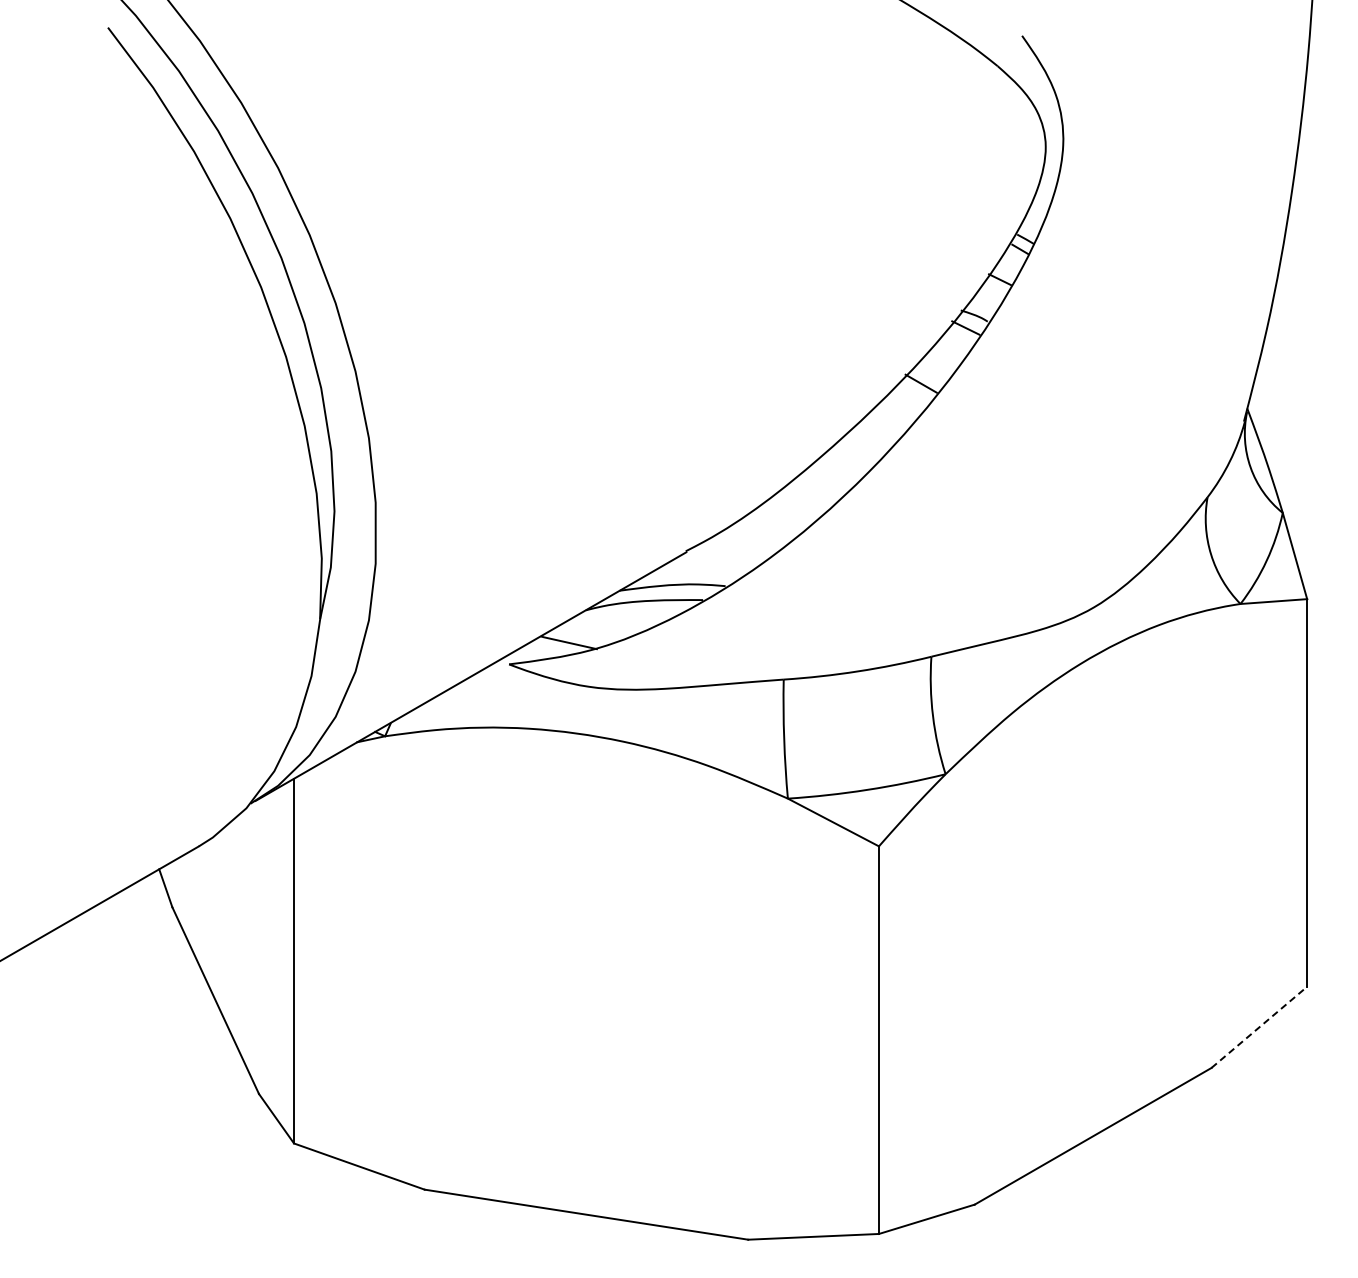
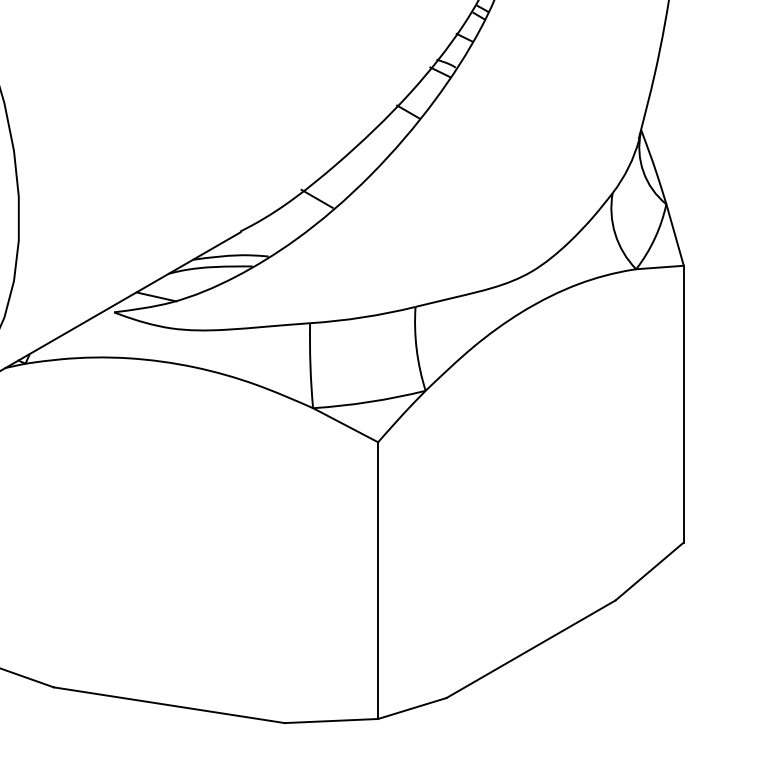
line: (793, 505) -> (317, 198), added
line: (1259, 1027) -> (649, 571), dashed -> solid

